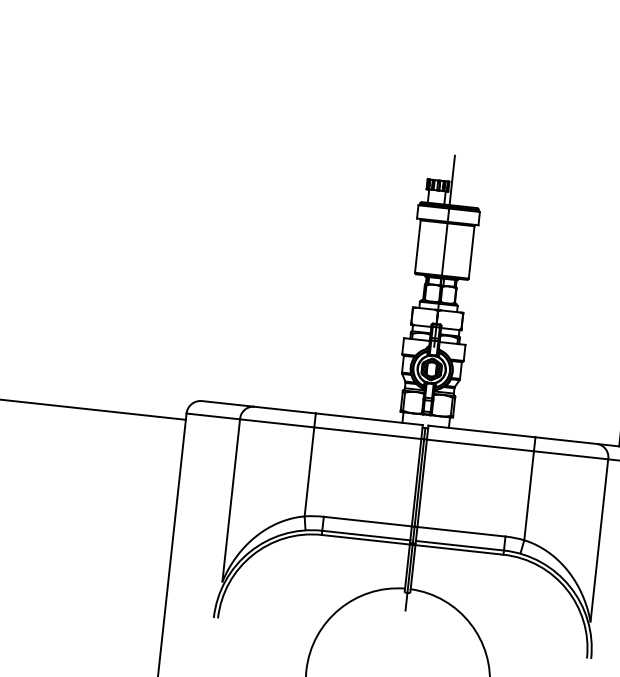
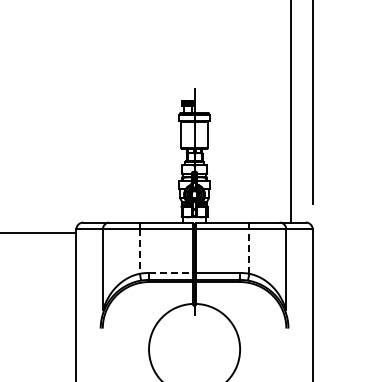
line: (308, 473) -> (139, 252), solid -> dashed
line: (529, 495) -> (249, 251), solid -> dashed
line: (368, 520) -> (171, 272), solid -> dashed

